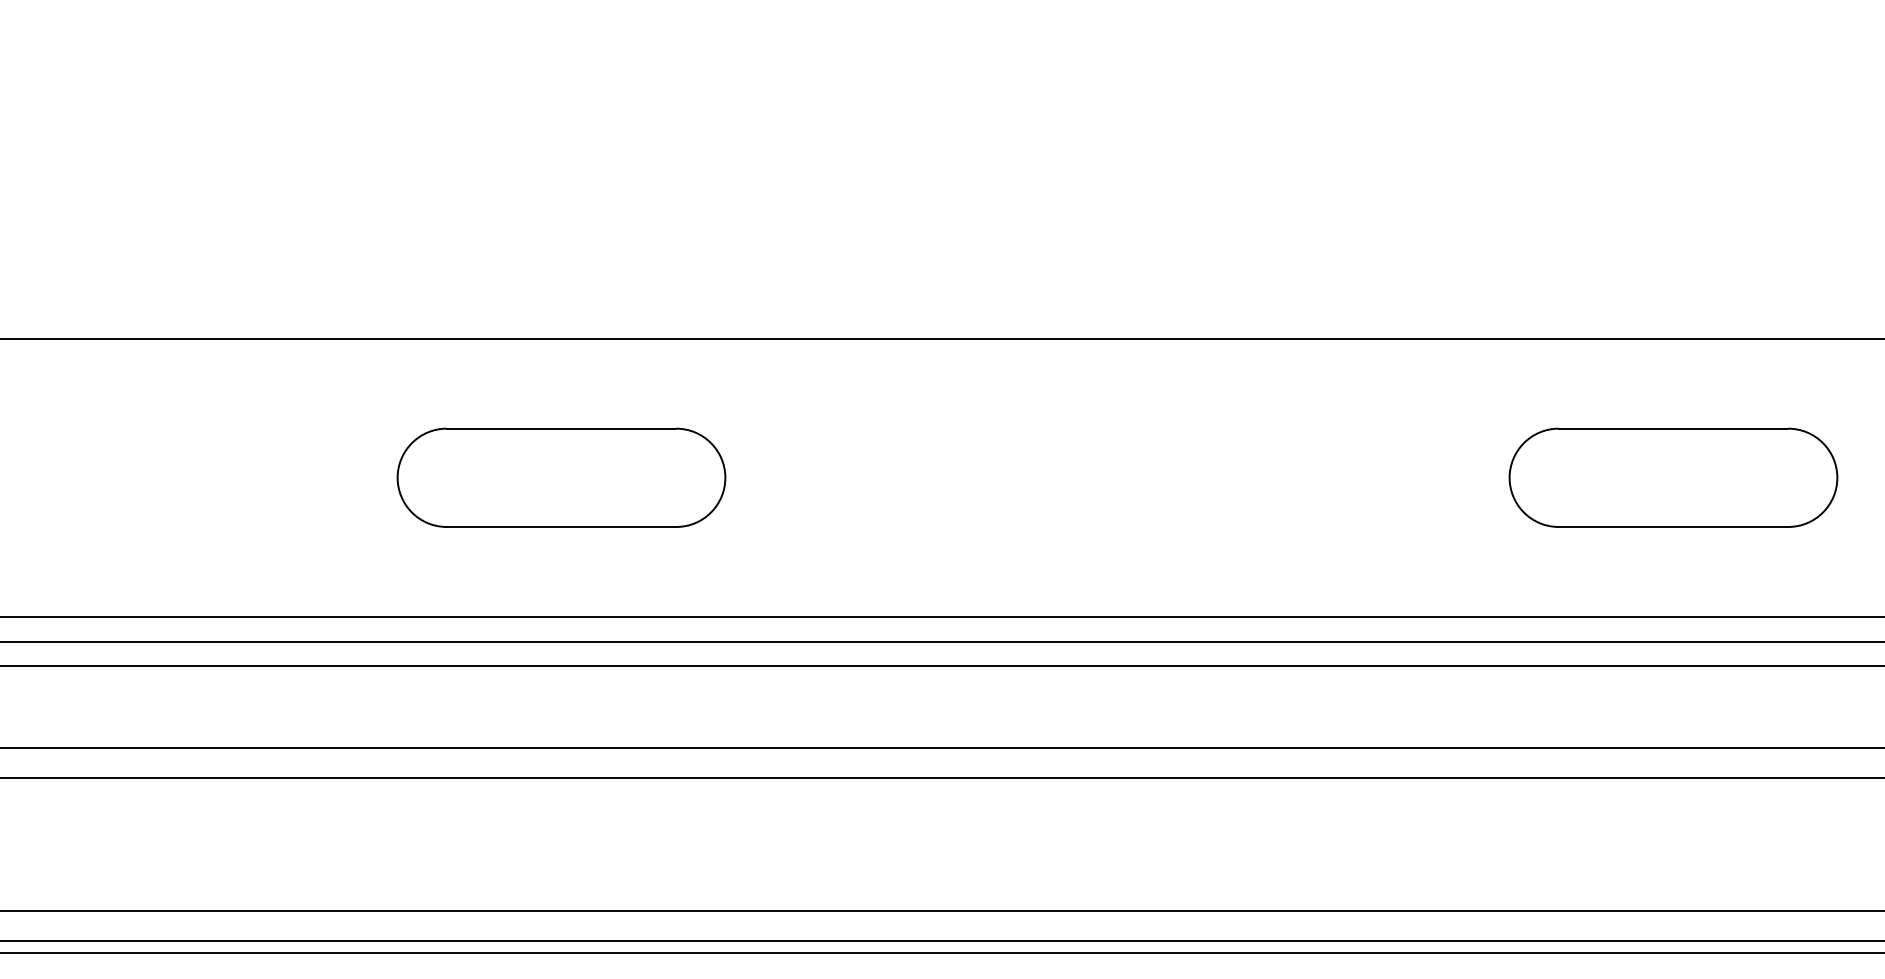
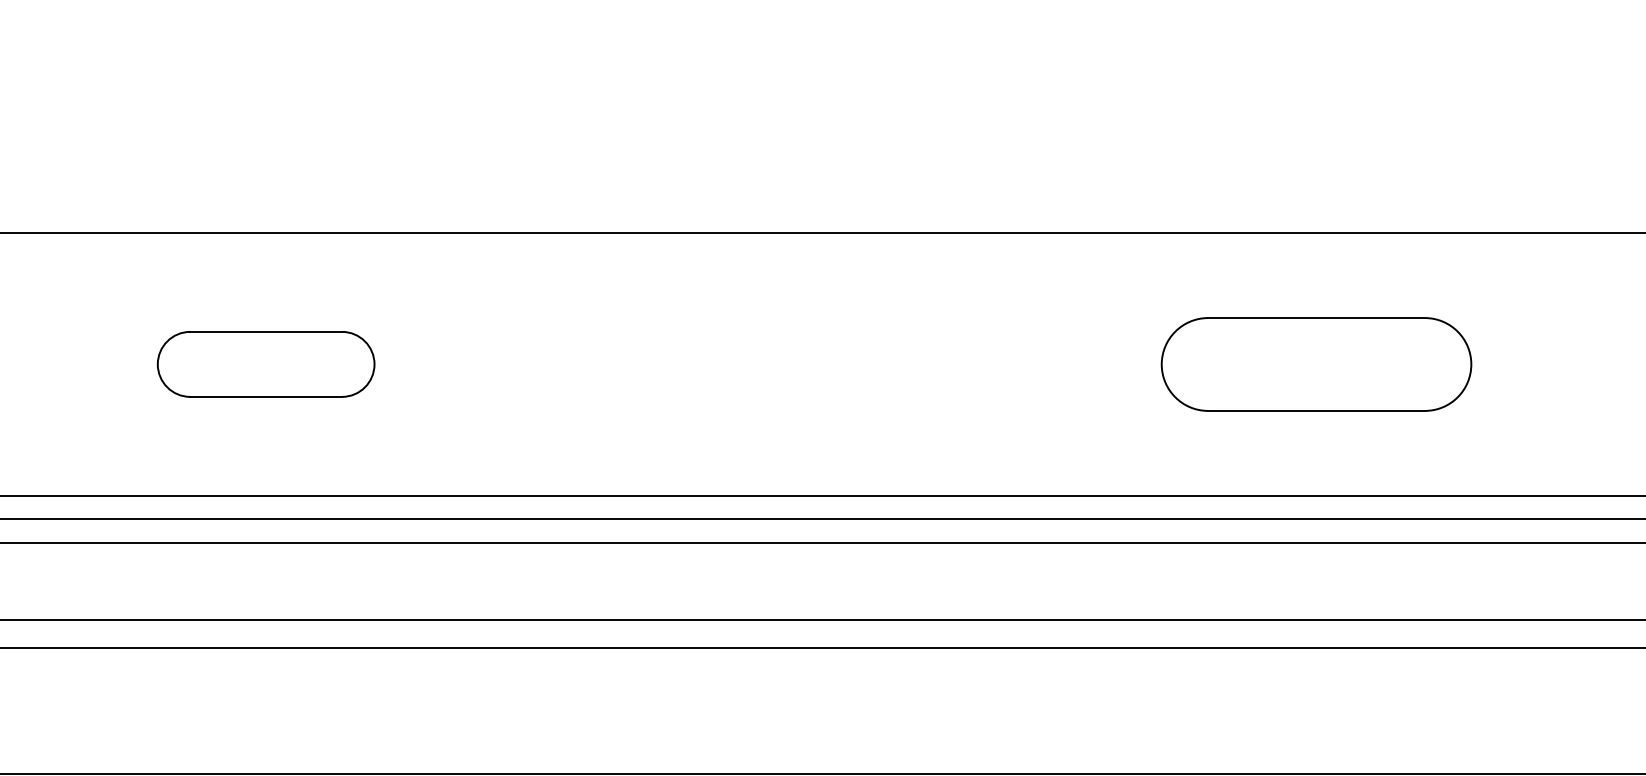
part: (561, 477) -> (266, 364), size x0.7

